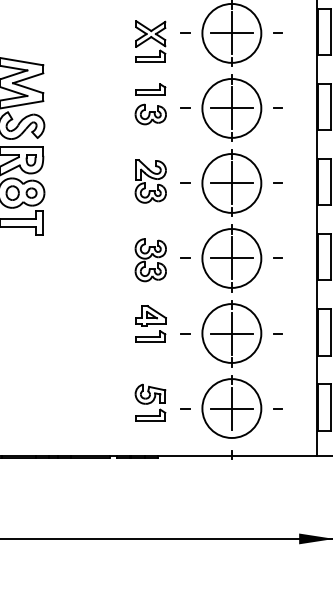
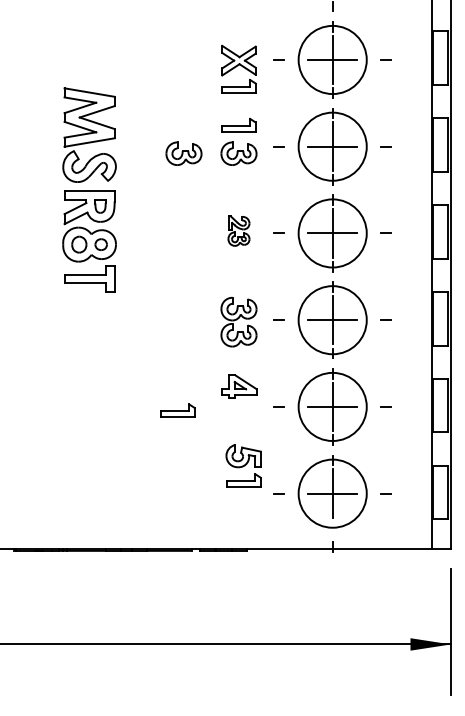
part: (102, 114) -> (183, 153), added
part: (150, 180) -> (238, 230), size x0.6
part: (150, 336) -> (177, 410), moved
part: (150, 402) -> (243, 465), moved

